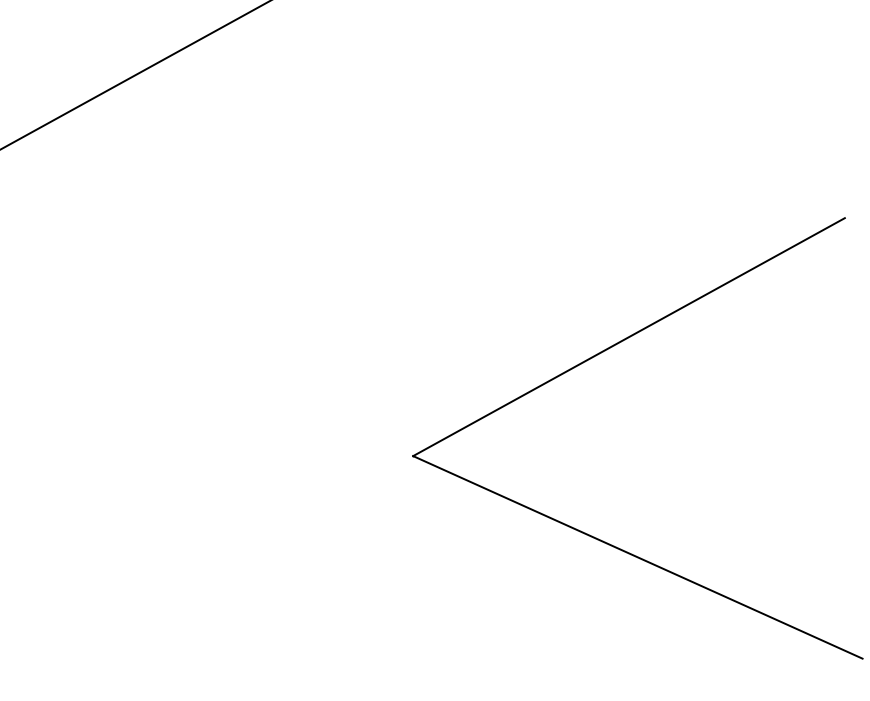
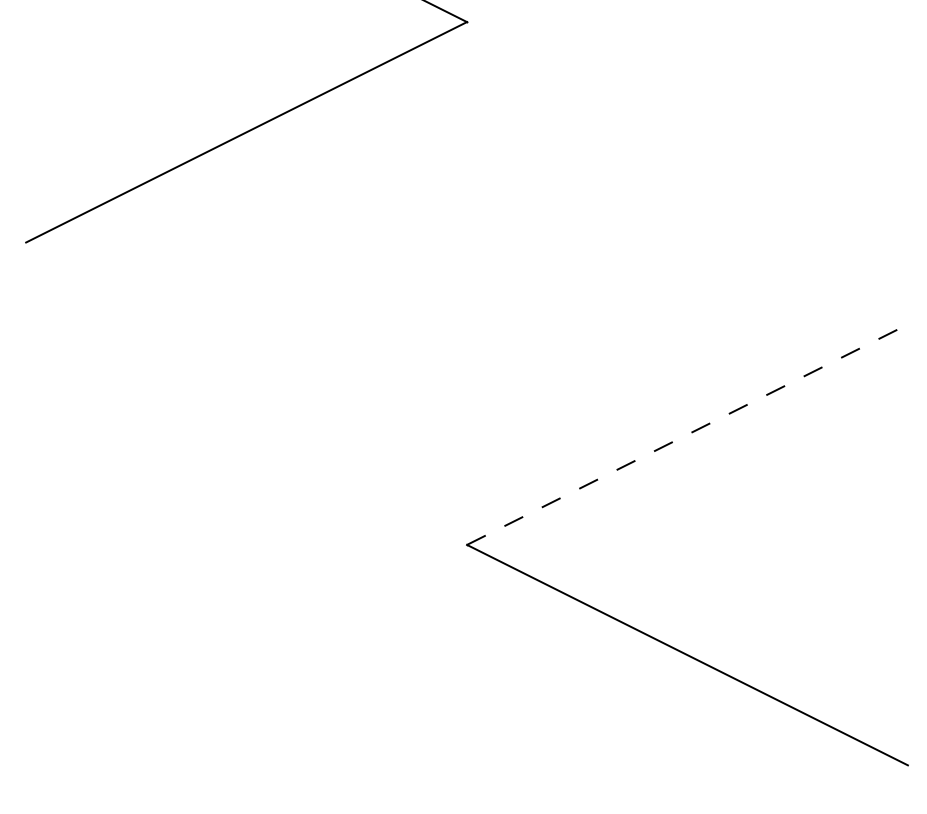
line: (629, 336) -> (687, 434), solid -> dashed

